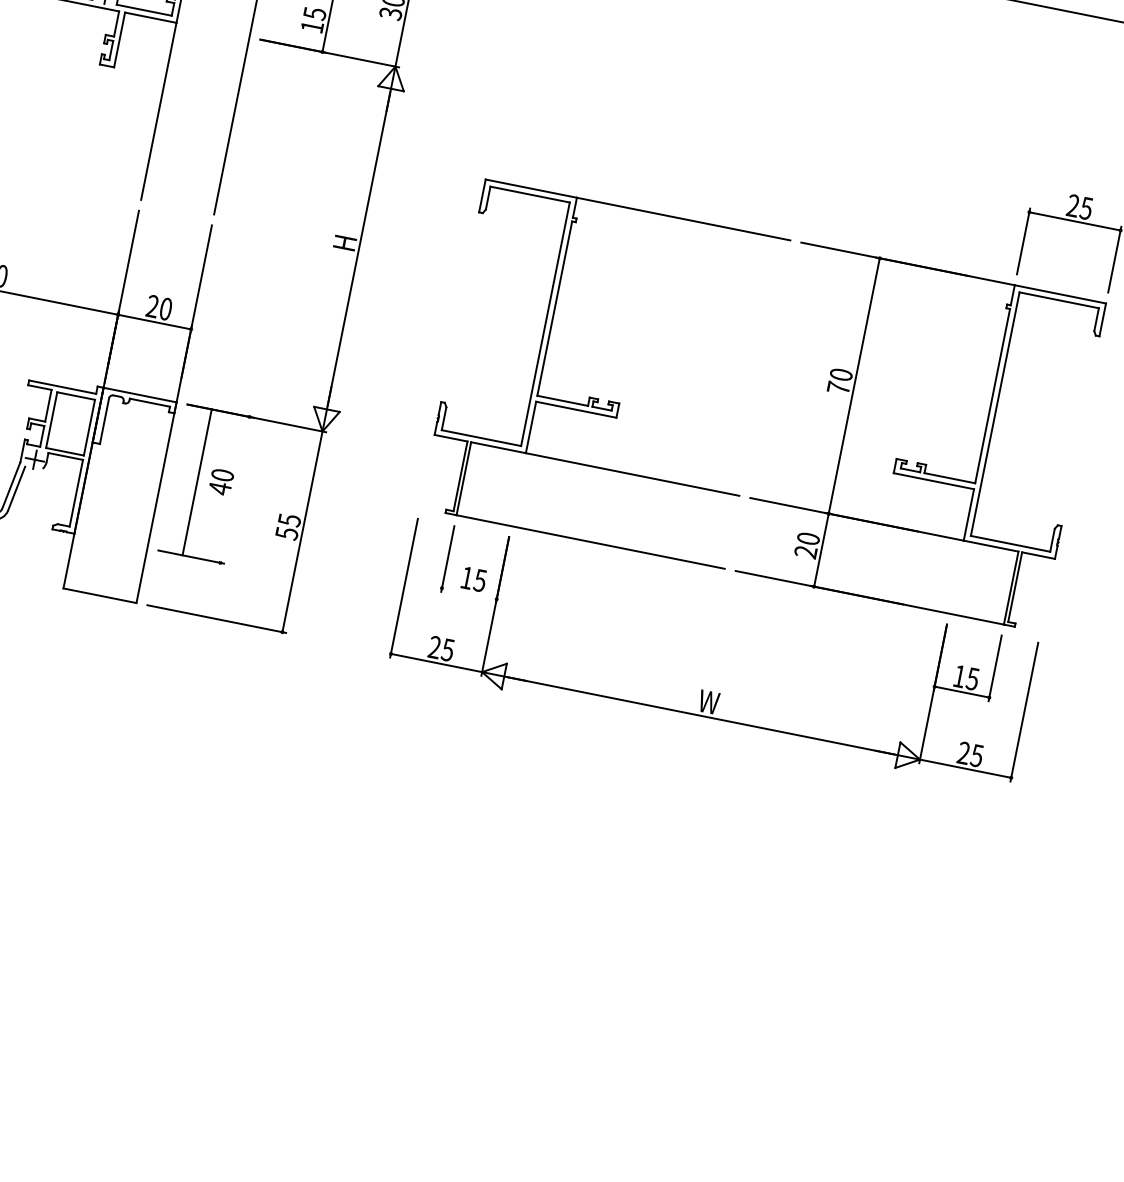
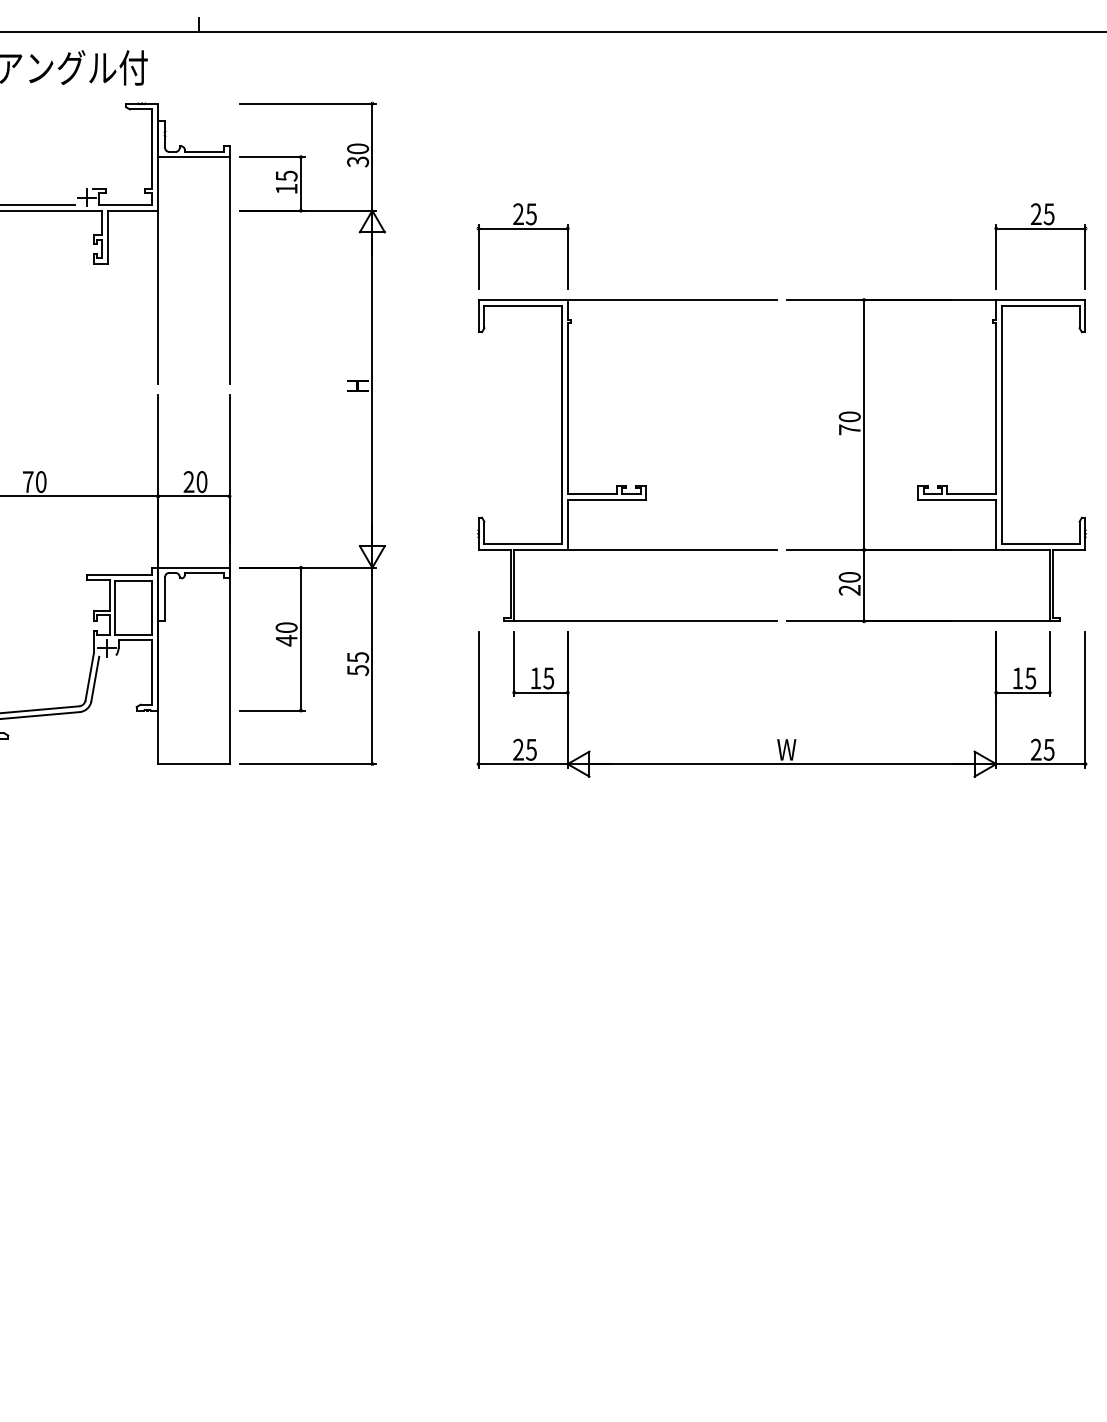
part: (545, 116) -> (522, 229), added
line: (196, 481) -> (300, 638), moved
line: (468, 593) -> (540, 692), added

